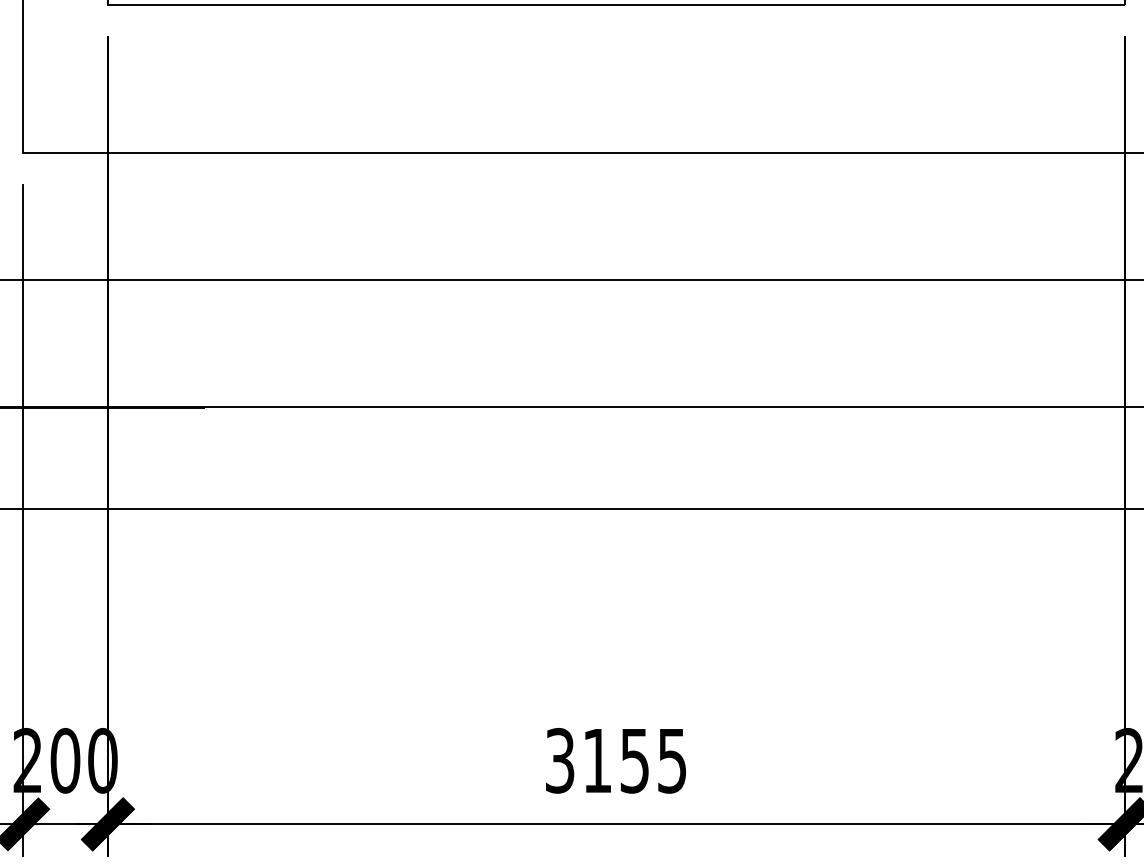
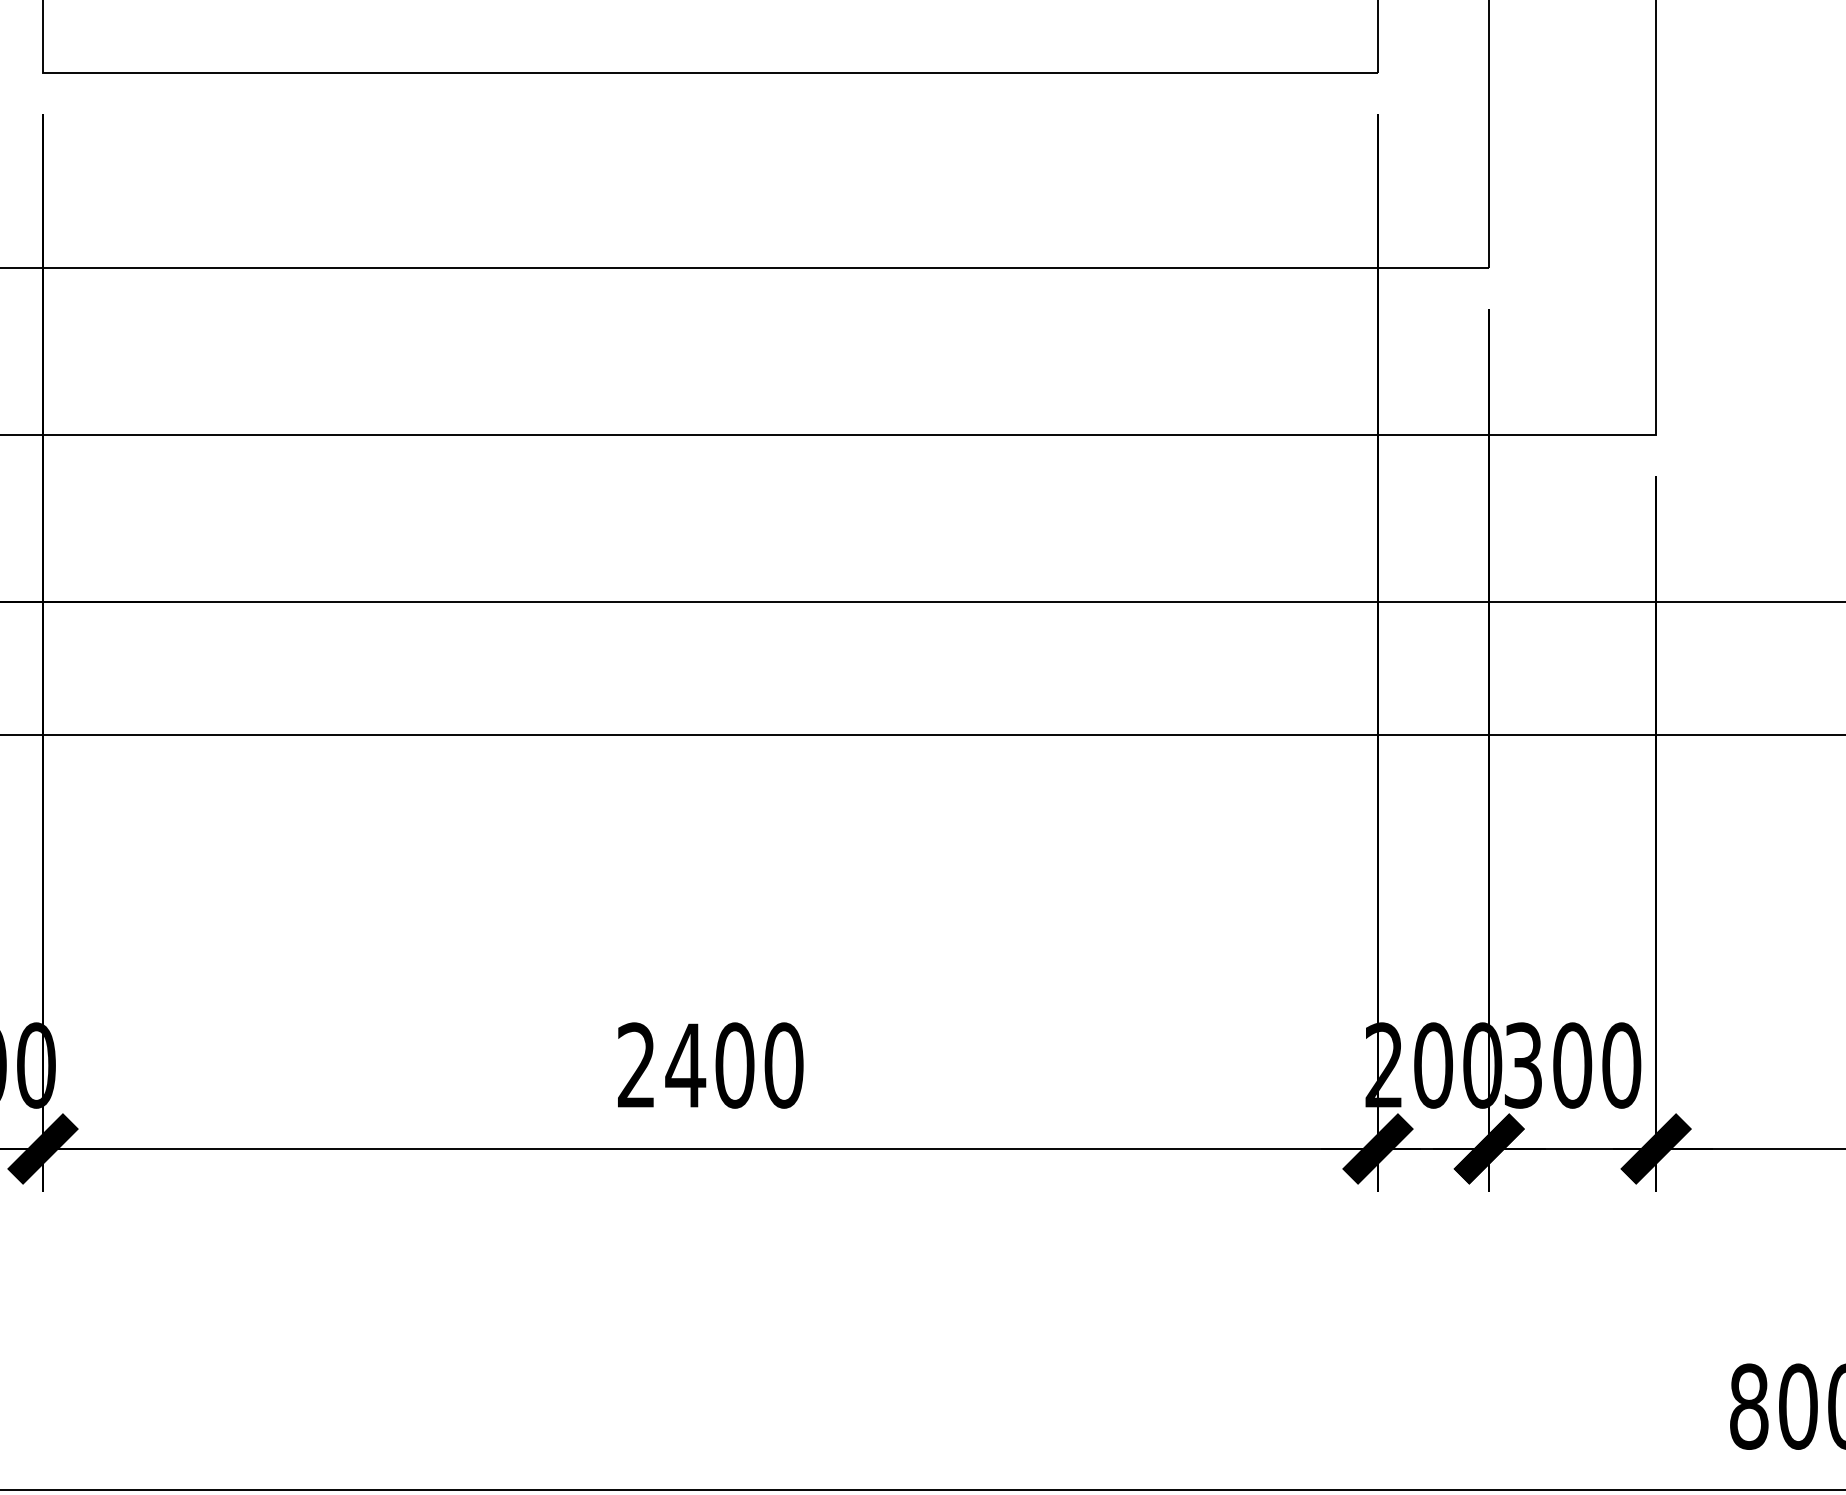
text: (616, 760) -> (710, 1065), 3155 -> 2400

